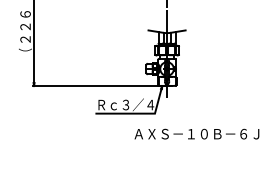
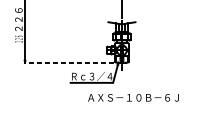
text: (25, 53) -> (18, 39), （ -> ２２６
line: (100, 86) -> (73, 63), solid -> dashed
text: (196, 133) -> (133, 97), moved

